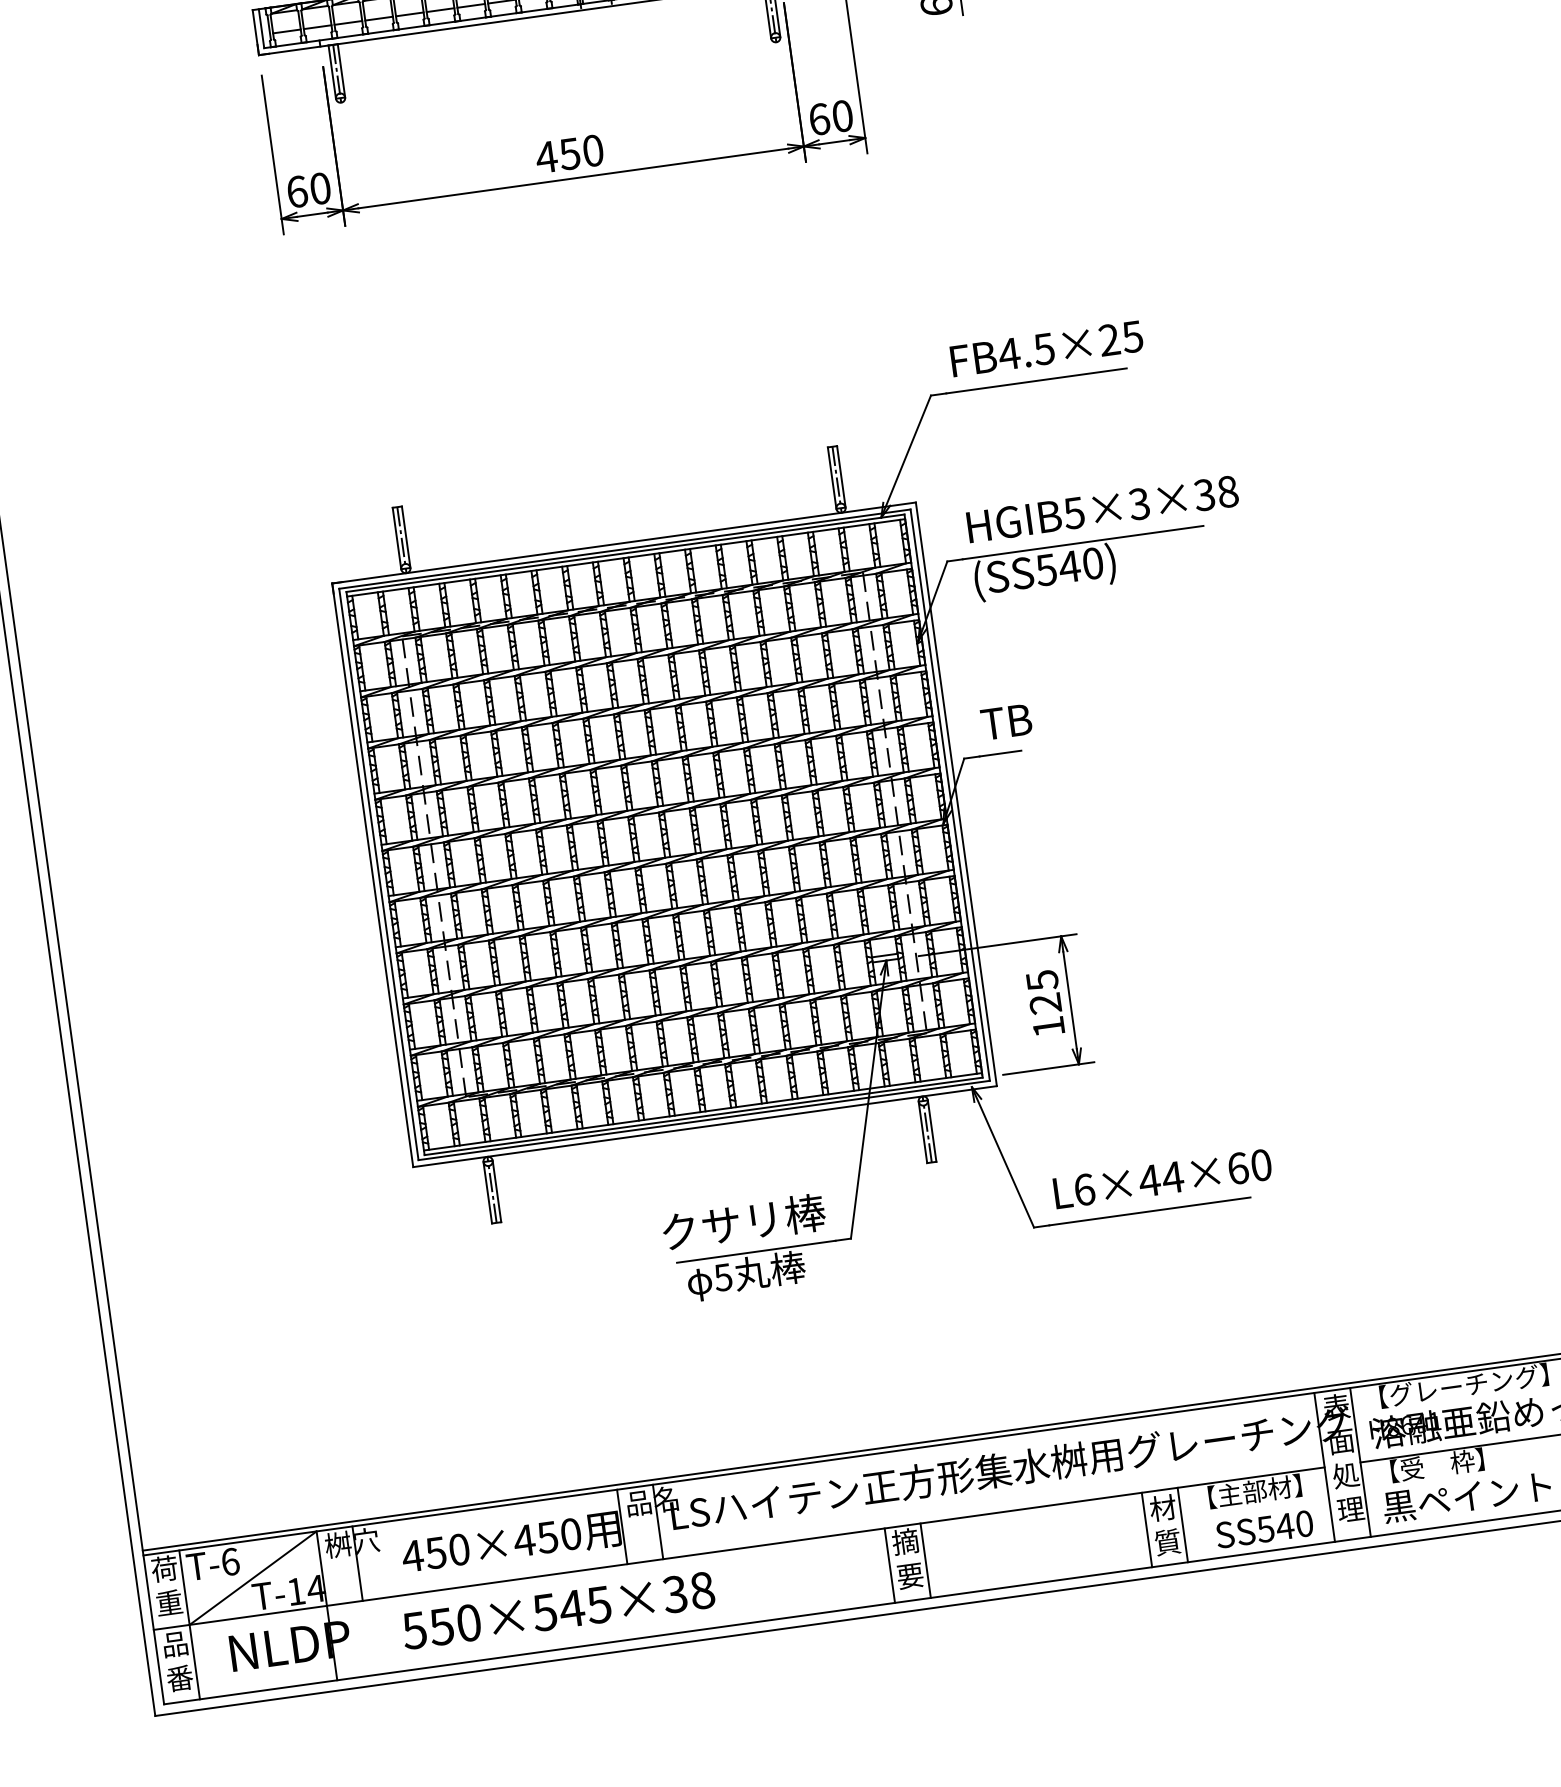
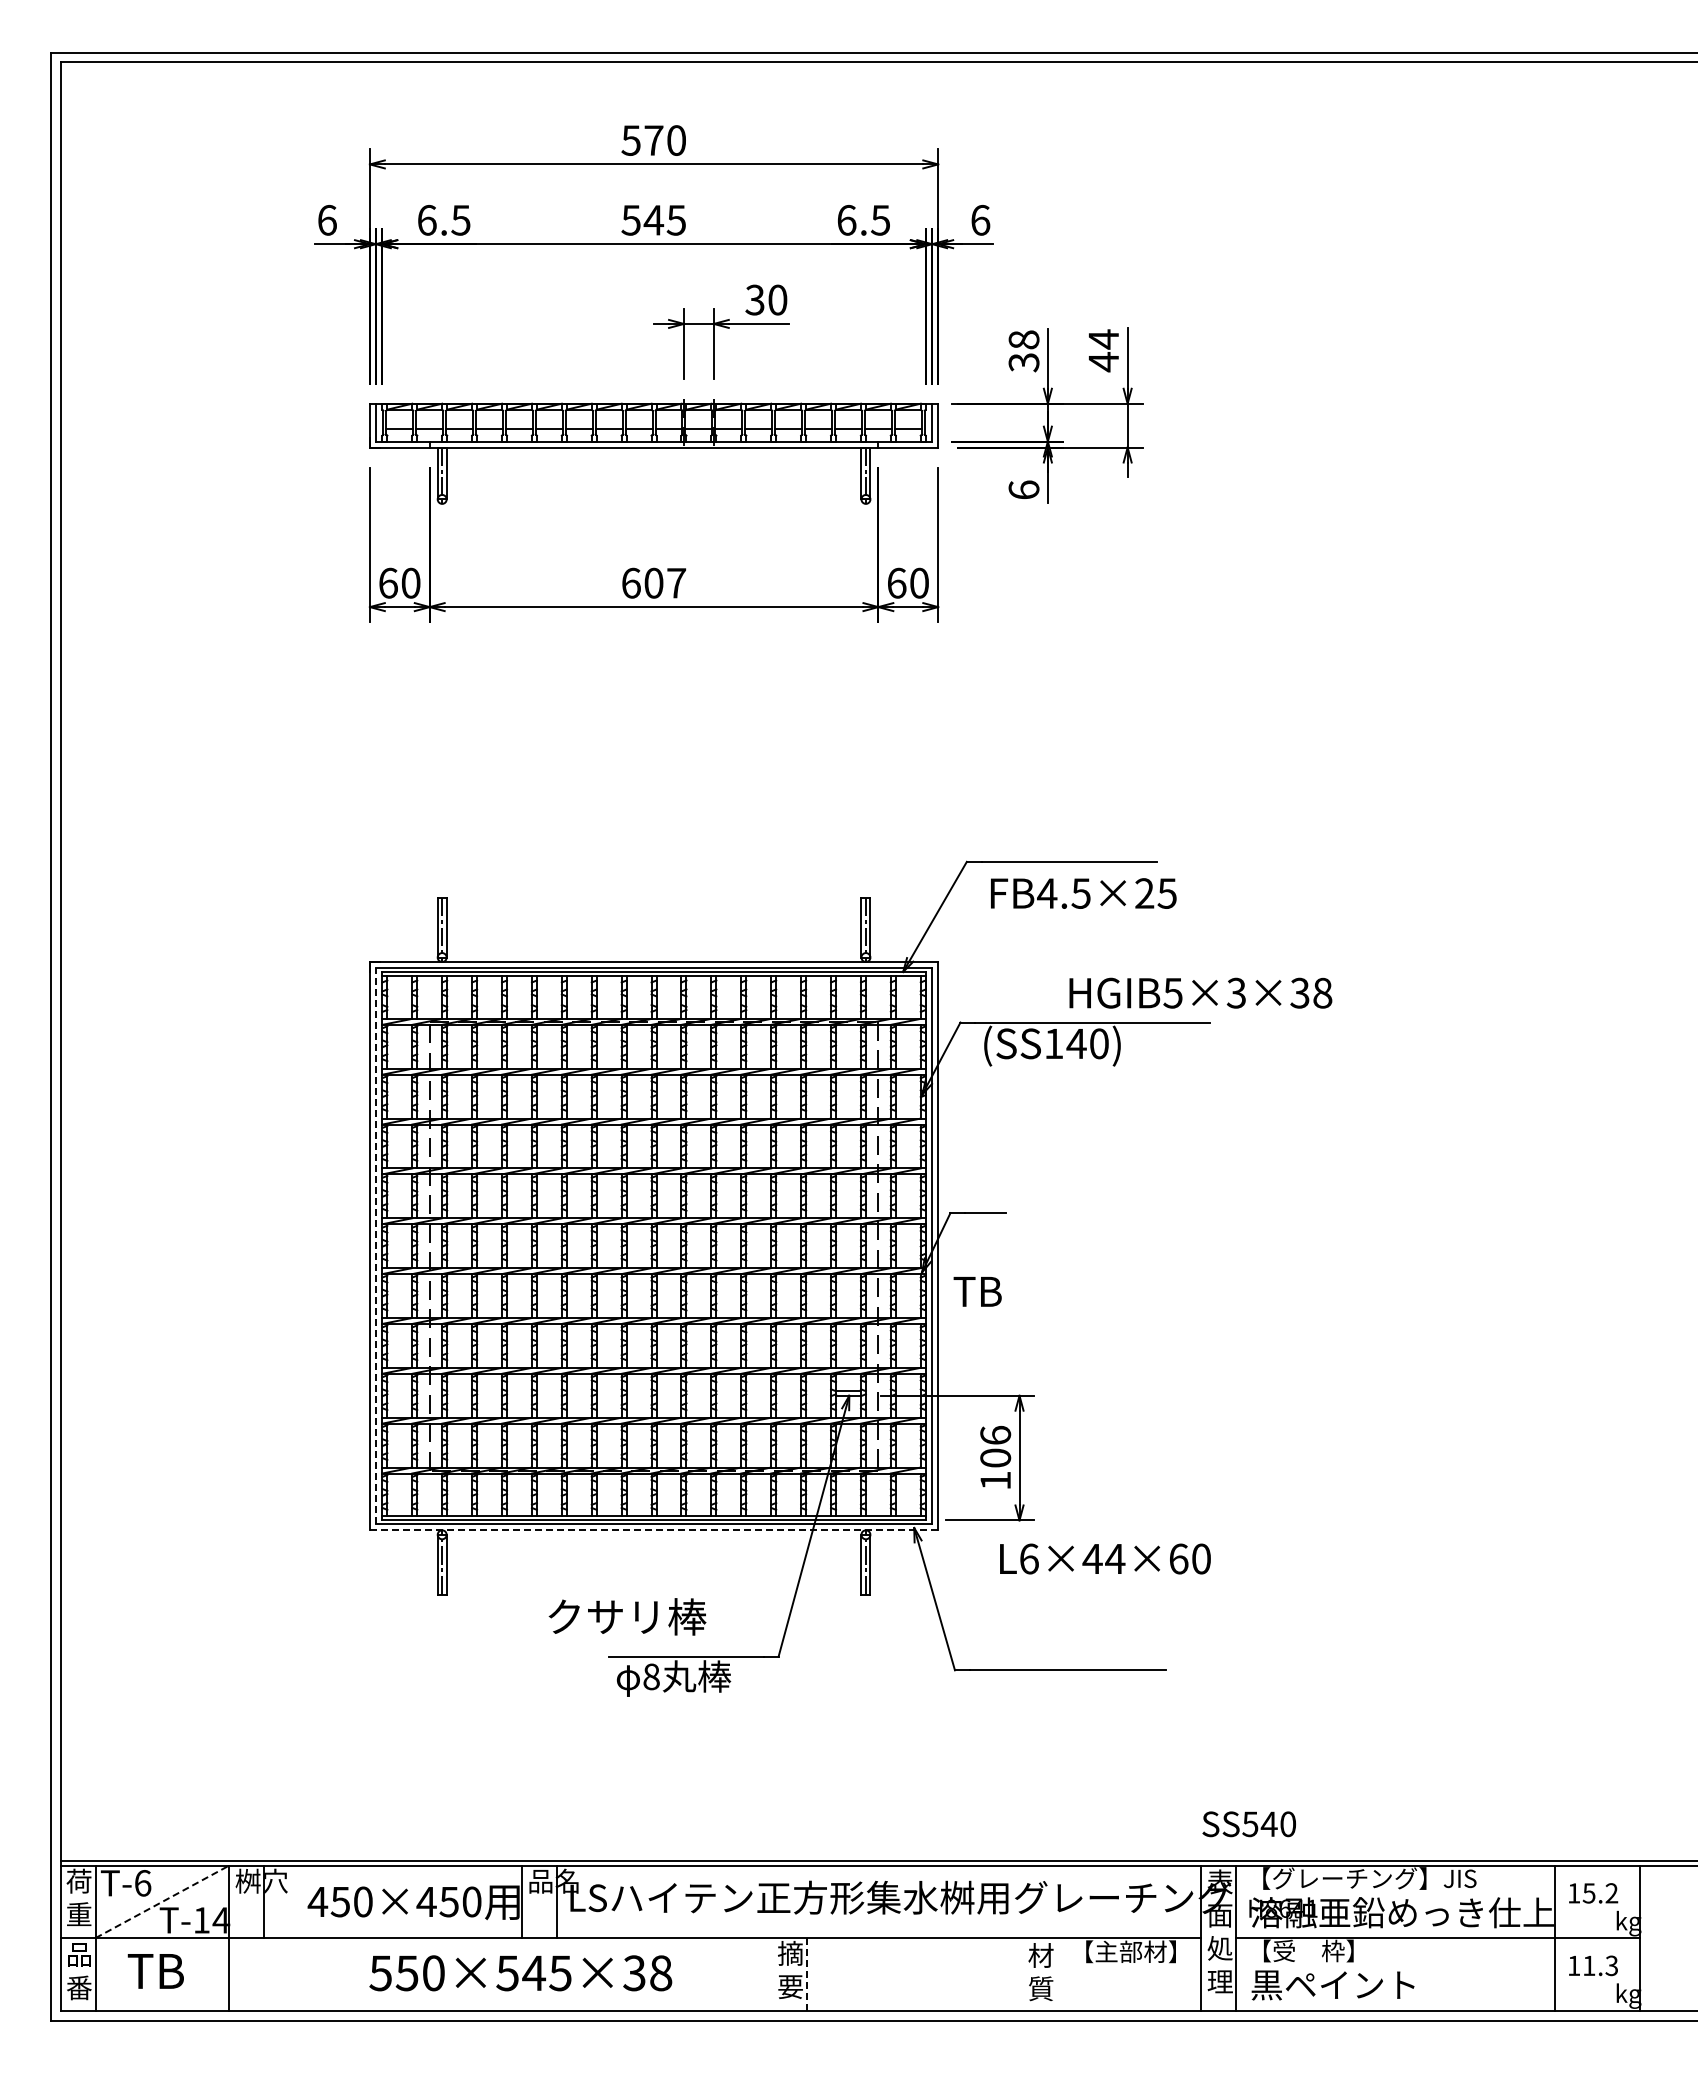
text: (569, 153) -> (653, 582), 450 -> 607
text: (1046, 348) -> (1083, 893), moved
text: (1102, 508) -> (1200, 992), moved
text: (1046, 570) -> (1053, 1044), (SS540) -> (SS140)
text: (1006, 721) -> (977, 1291), moved
line: (378, 873) -> (375, 1245), solid -> dashed
text: (1043, 991) -> (995, 1446), 125 -> 106
line: (704, 1126) -> (653, 1530), solid -> dashed
text: (1162, 1178) -> (1105, 1558), moved
text: (743, 1221) -> (627, 1616), moved
text: (723, 1277) -> (651, 1676), 5 -> 8
line: (1182, 1525) -> (1057, 1974), removed
text: (1263, 1529) -> (1248, 1824), moved
line: (1146, 1530) -> (1022, 1974), removed
line: (925, 1560) -> (807, 1974), solid -> dashed
line: (889, 1565) -> (772, 1974), removed
line: (253, 1577) -> (162, 1901), solid -> dashed
text: (558, 1610) -> (520, 1973), moved
text: (288, 1646) -> (187, 1971), NLDP -> TB

